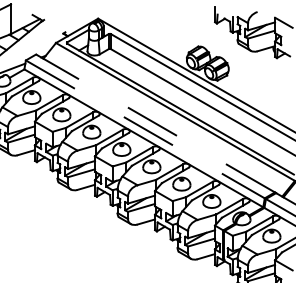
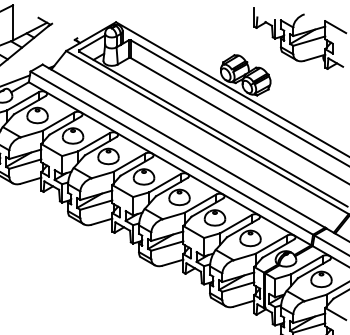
line: (155, 123) -> (183, 146), dashed -> solid
line: (145, 129) -> (172, 153), dashed -> solid

